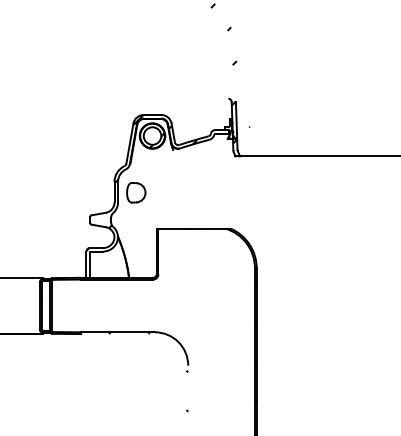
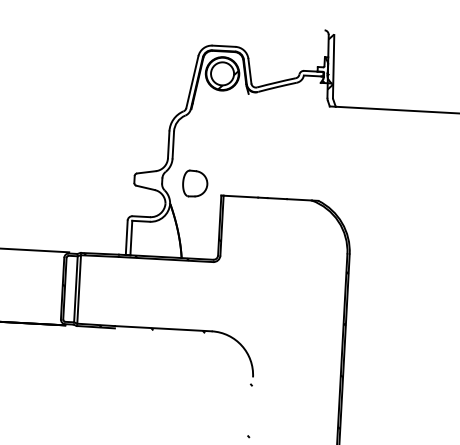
hatch: (167, 182) -> (238, 135), removed
part: (136, 192) -> (195, 183), moved

